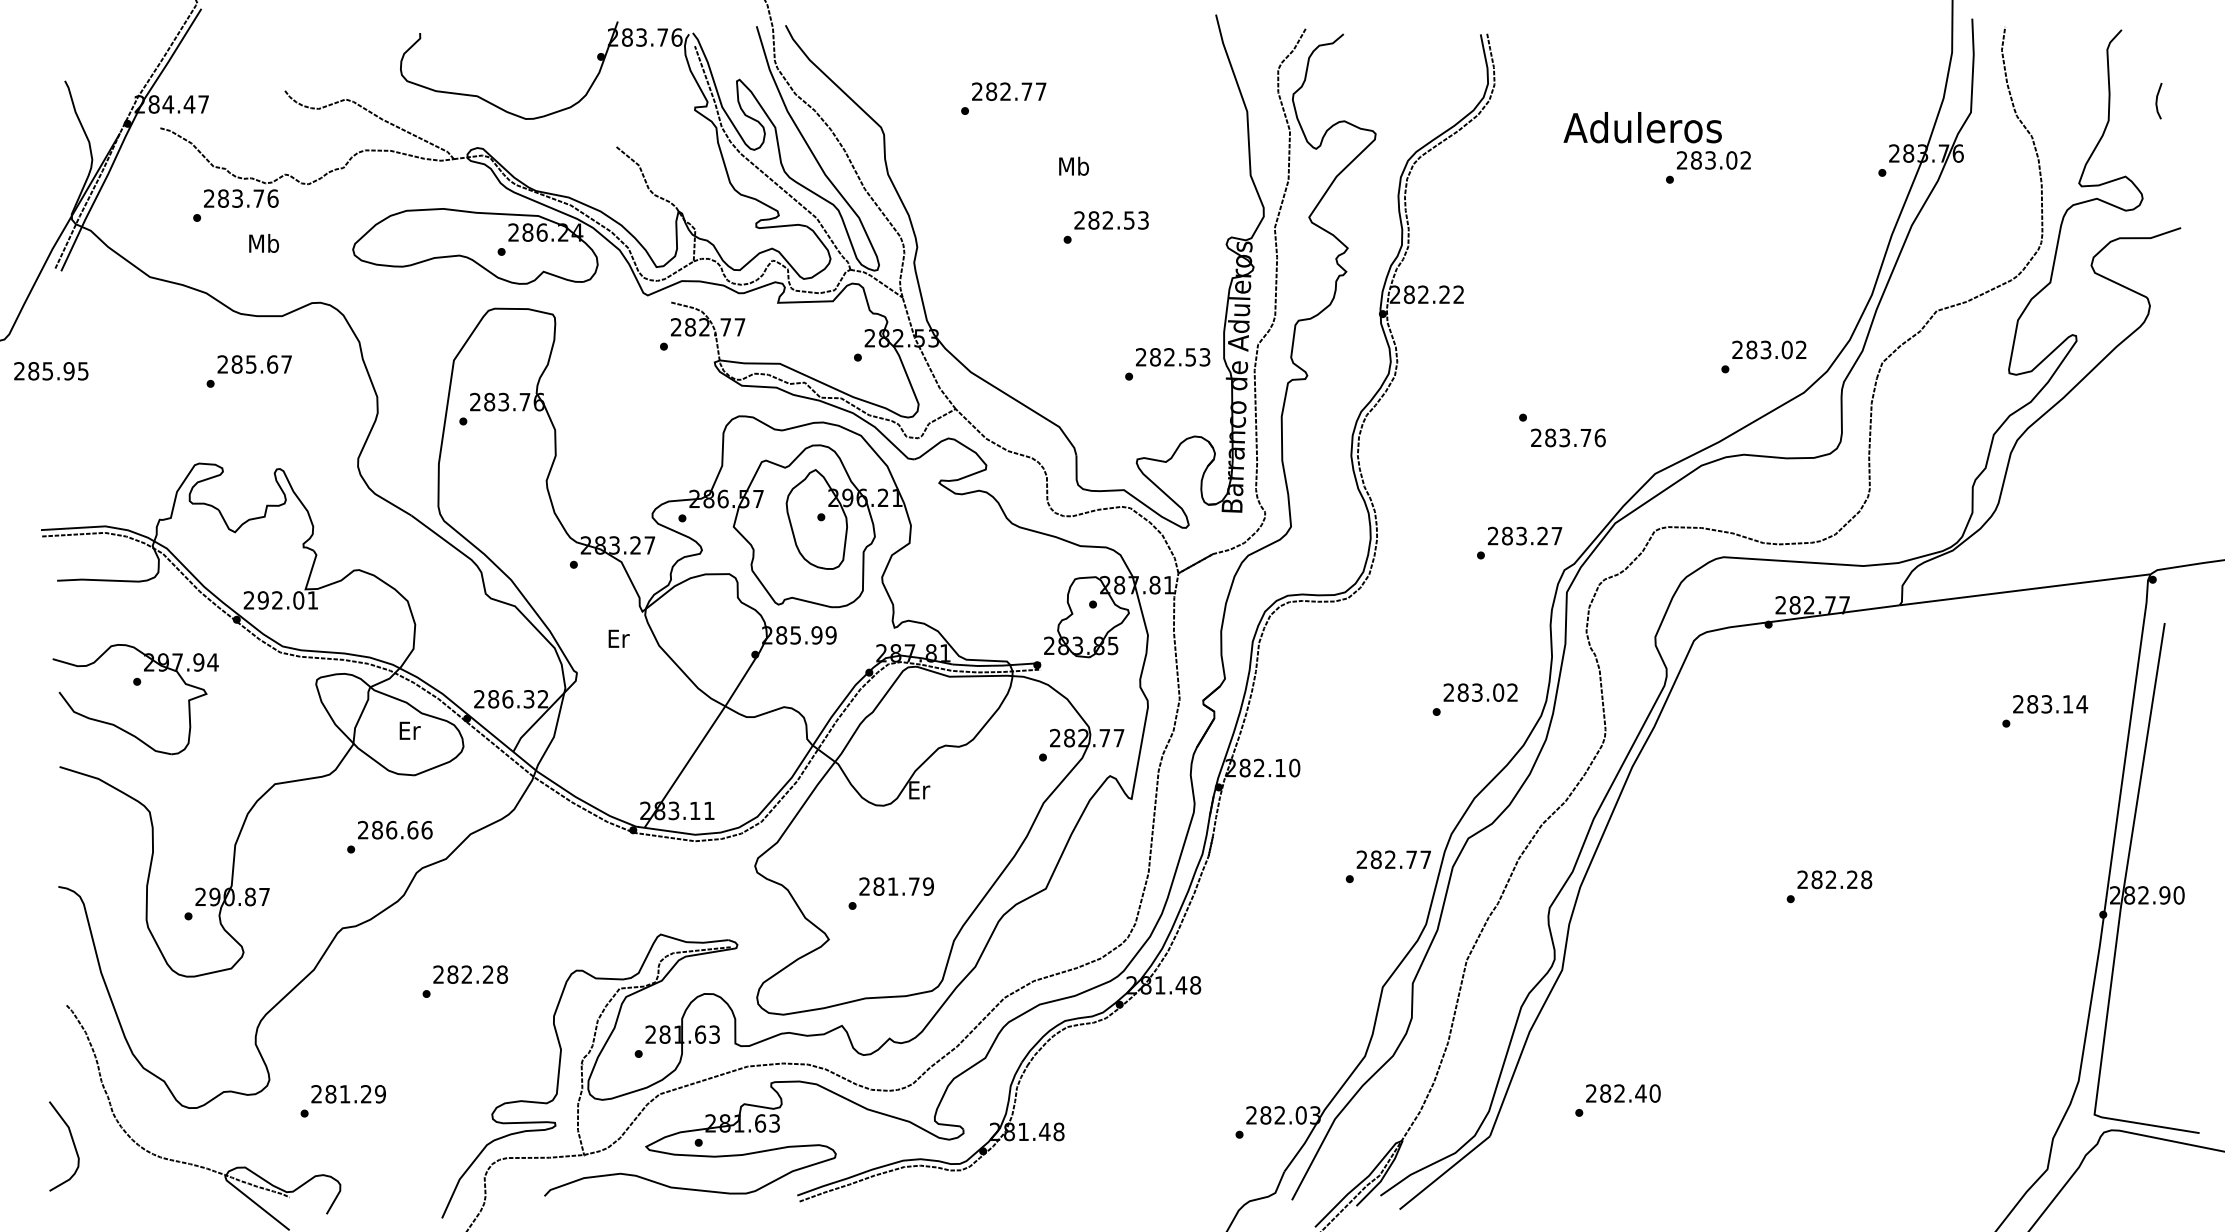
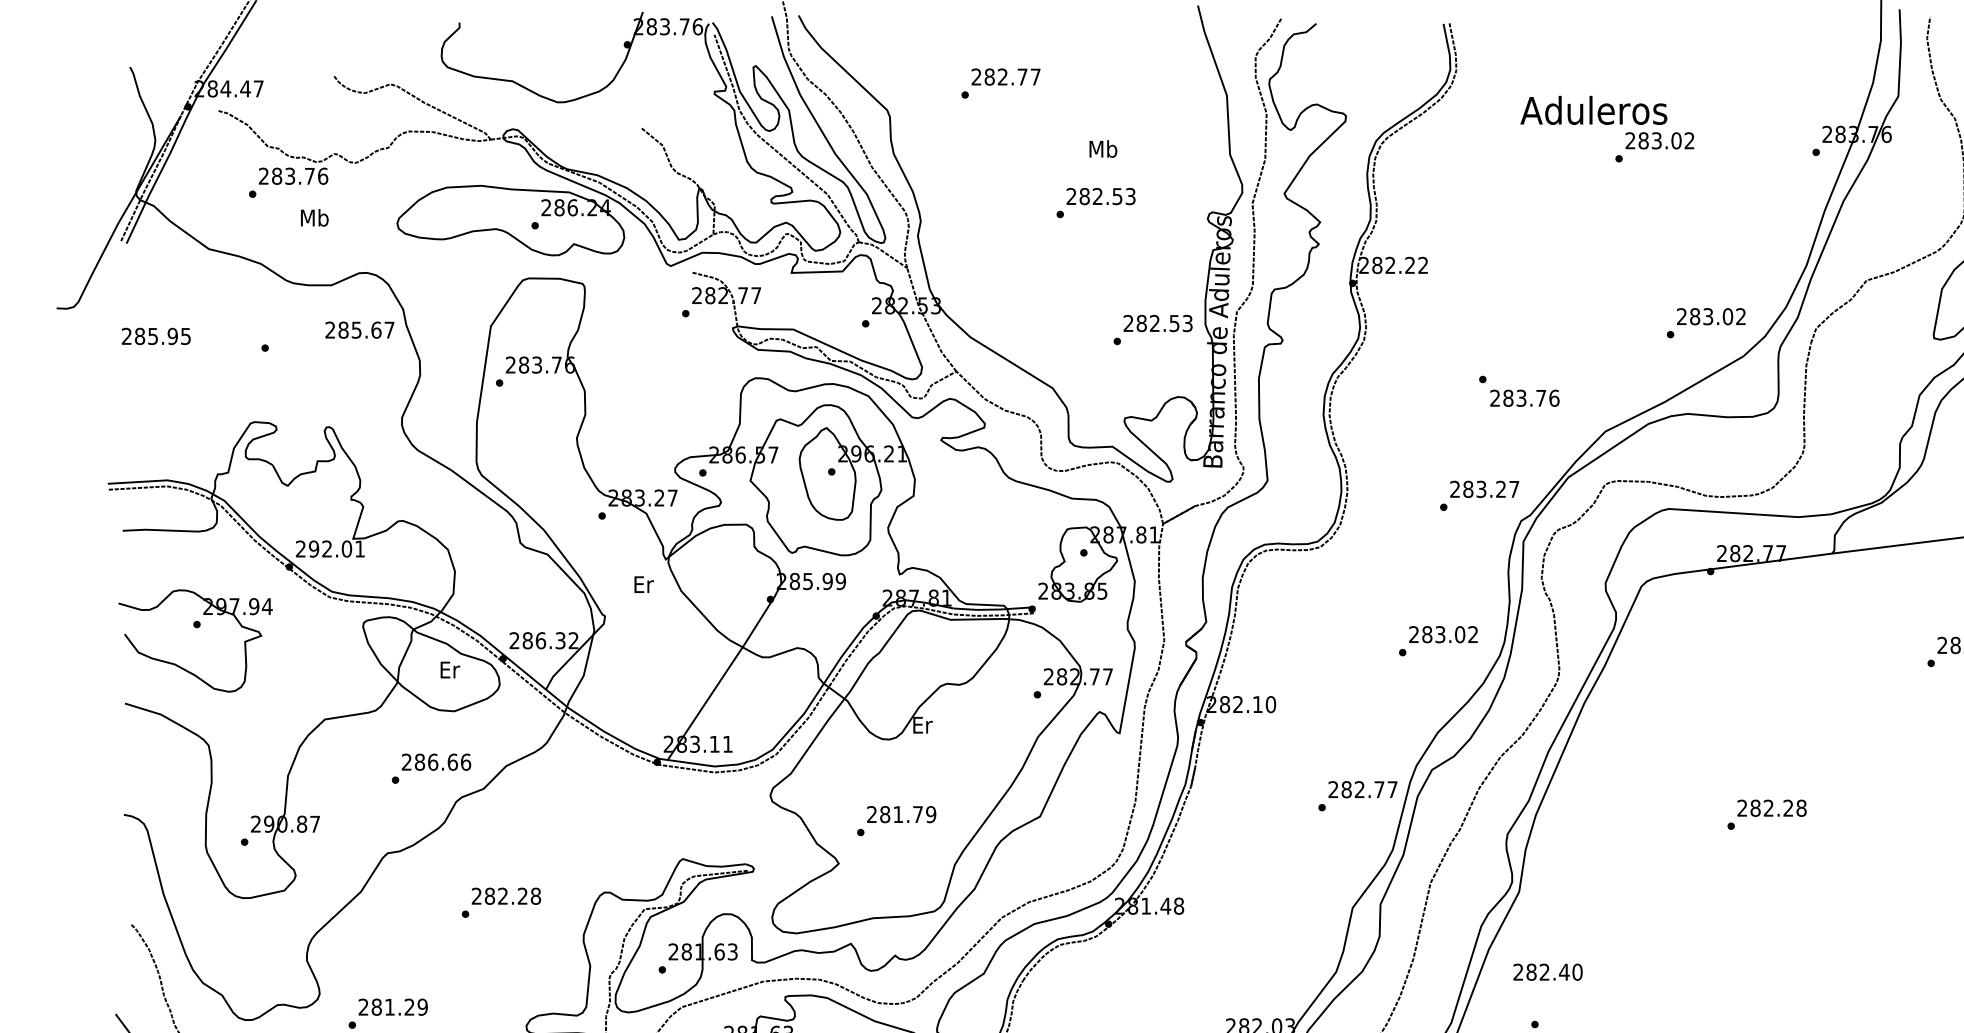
text: (1073, 165) -> (1102, 148), moved
text: (254, 364) -> (359, 330), moved
text: (51, 371) -> (156, 336), moved
text: (1623, 1093) -> (1548, 972), moved

